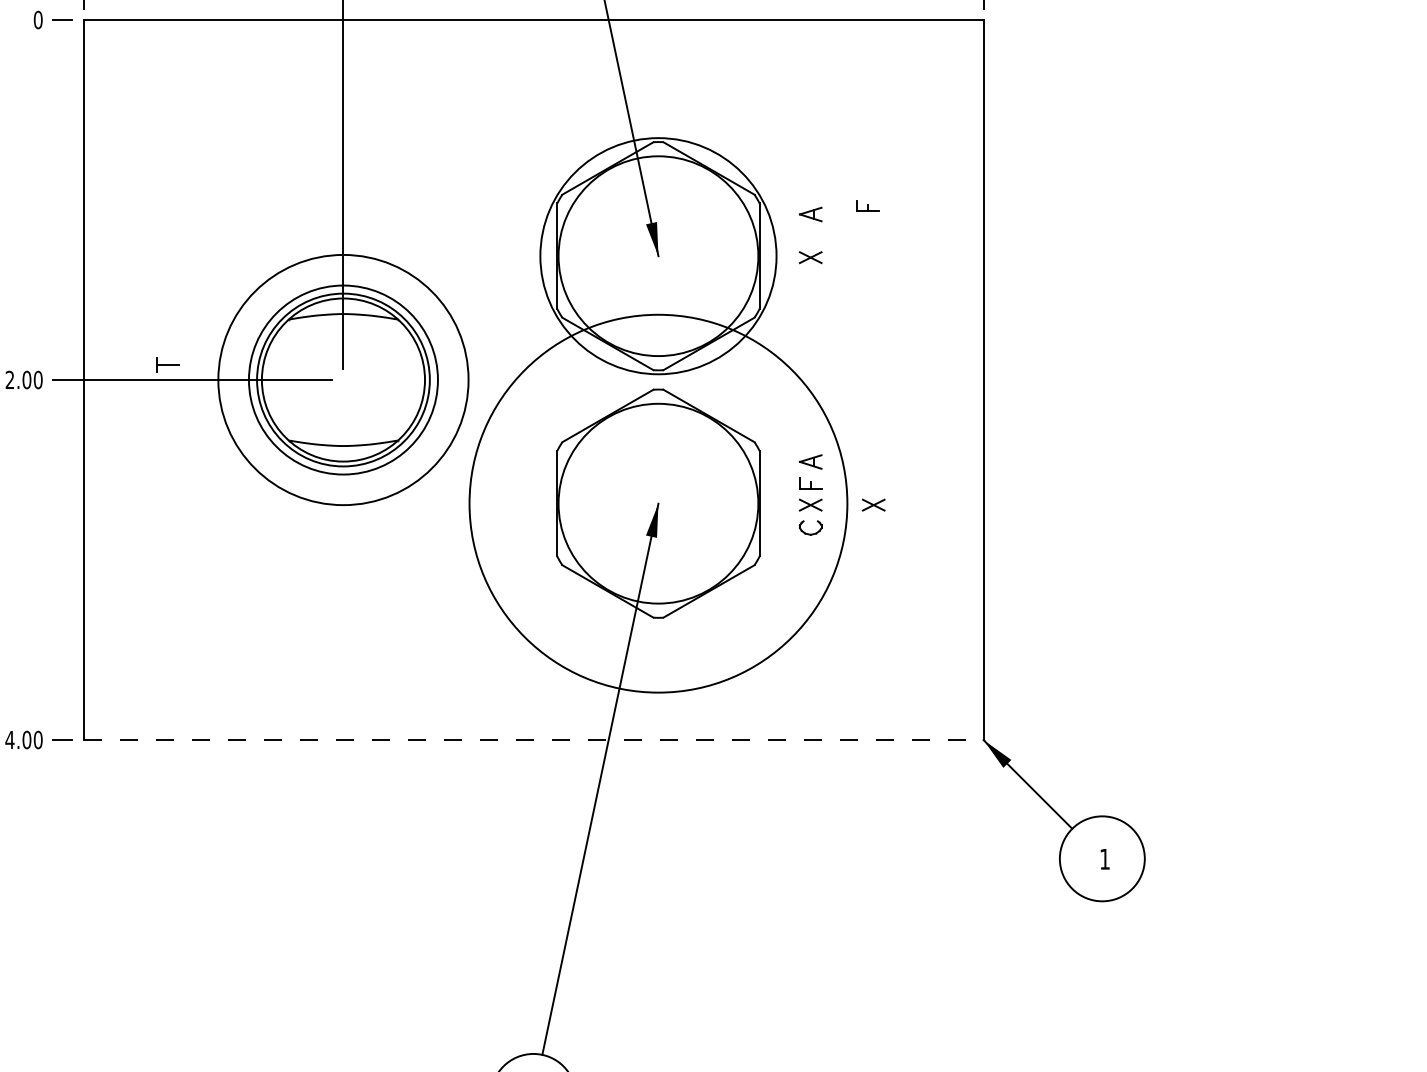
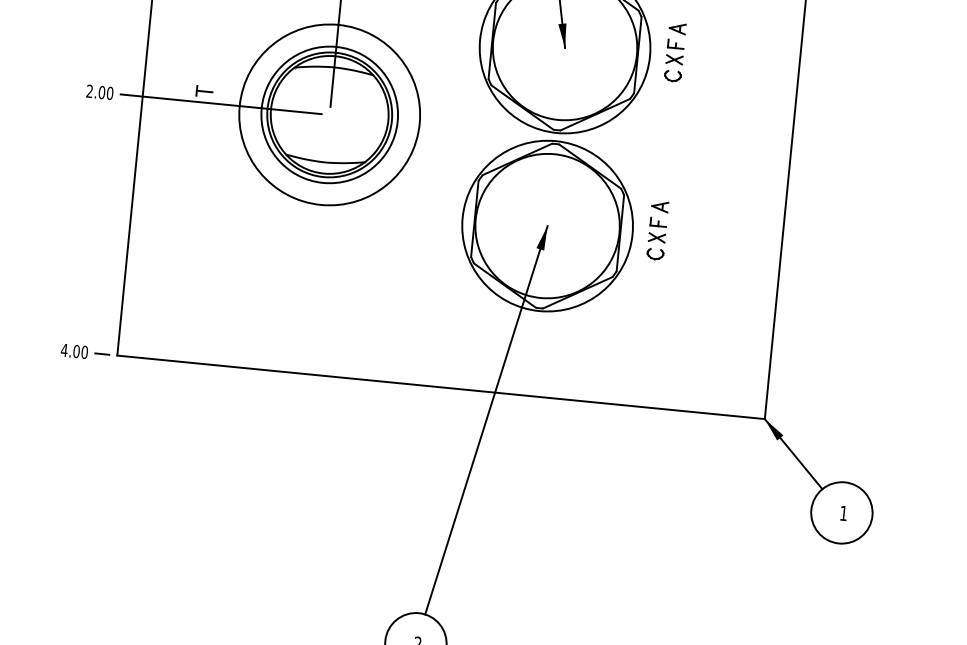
part: (867, 205) -> (675, 43), moved
part: (810, 280) -> (672, 76), added
circle: (658, 503) -> (547, 225), size x0.62
part: (873, 504) -> (702, 241), removed
line: (533, 740) -> (441, 387), dashed -> solid

